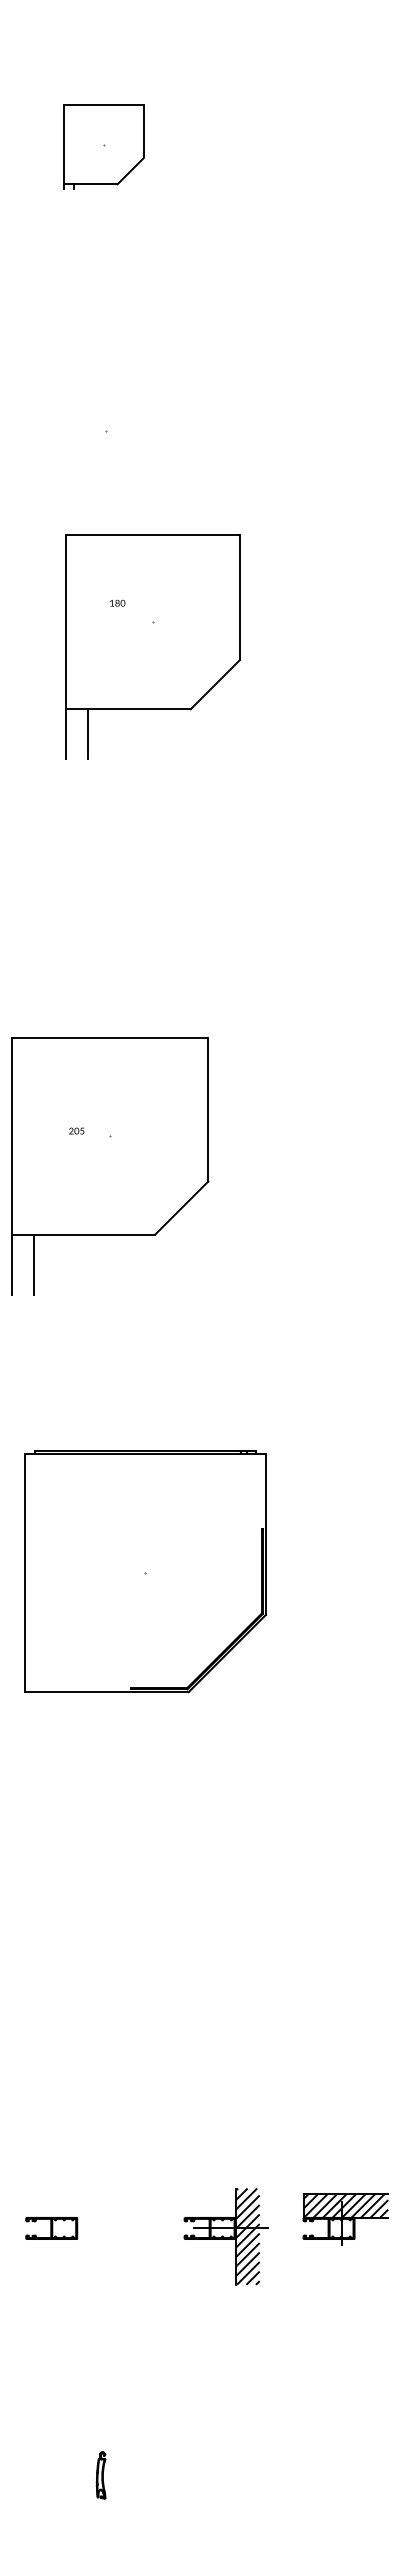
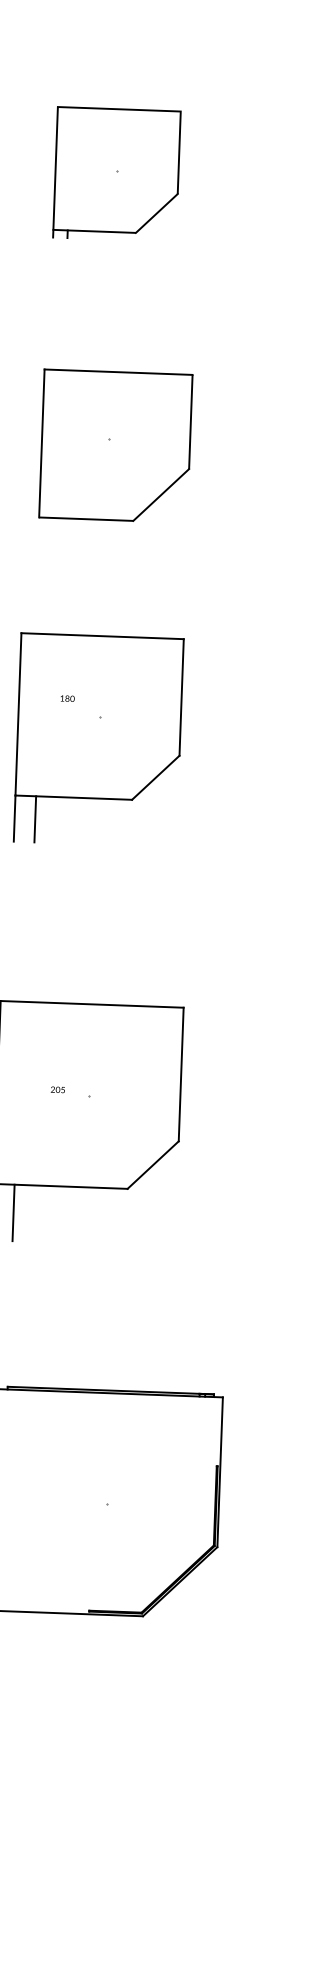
part: (103, 146) -> (116, 173), size x1.67
part: (113, 438) -> (115, 446), added
part: (152, 646) -> (98, 740), moved

